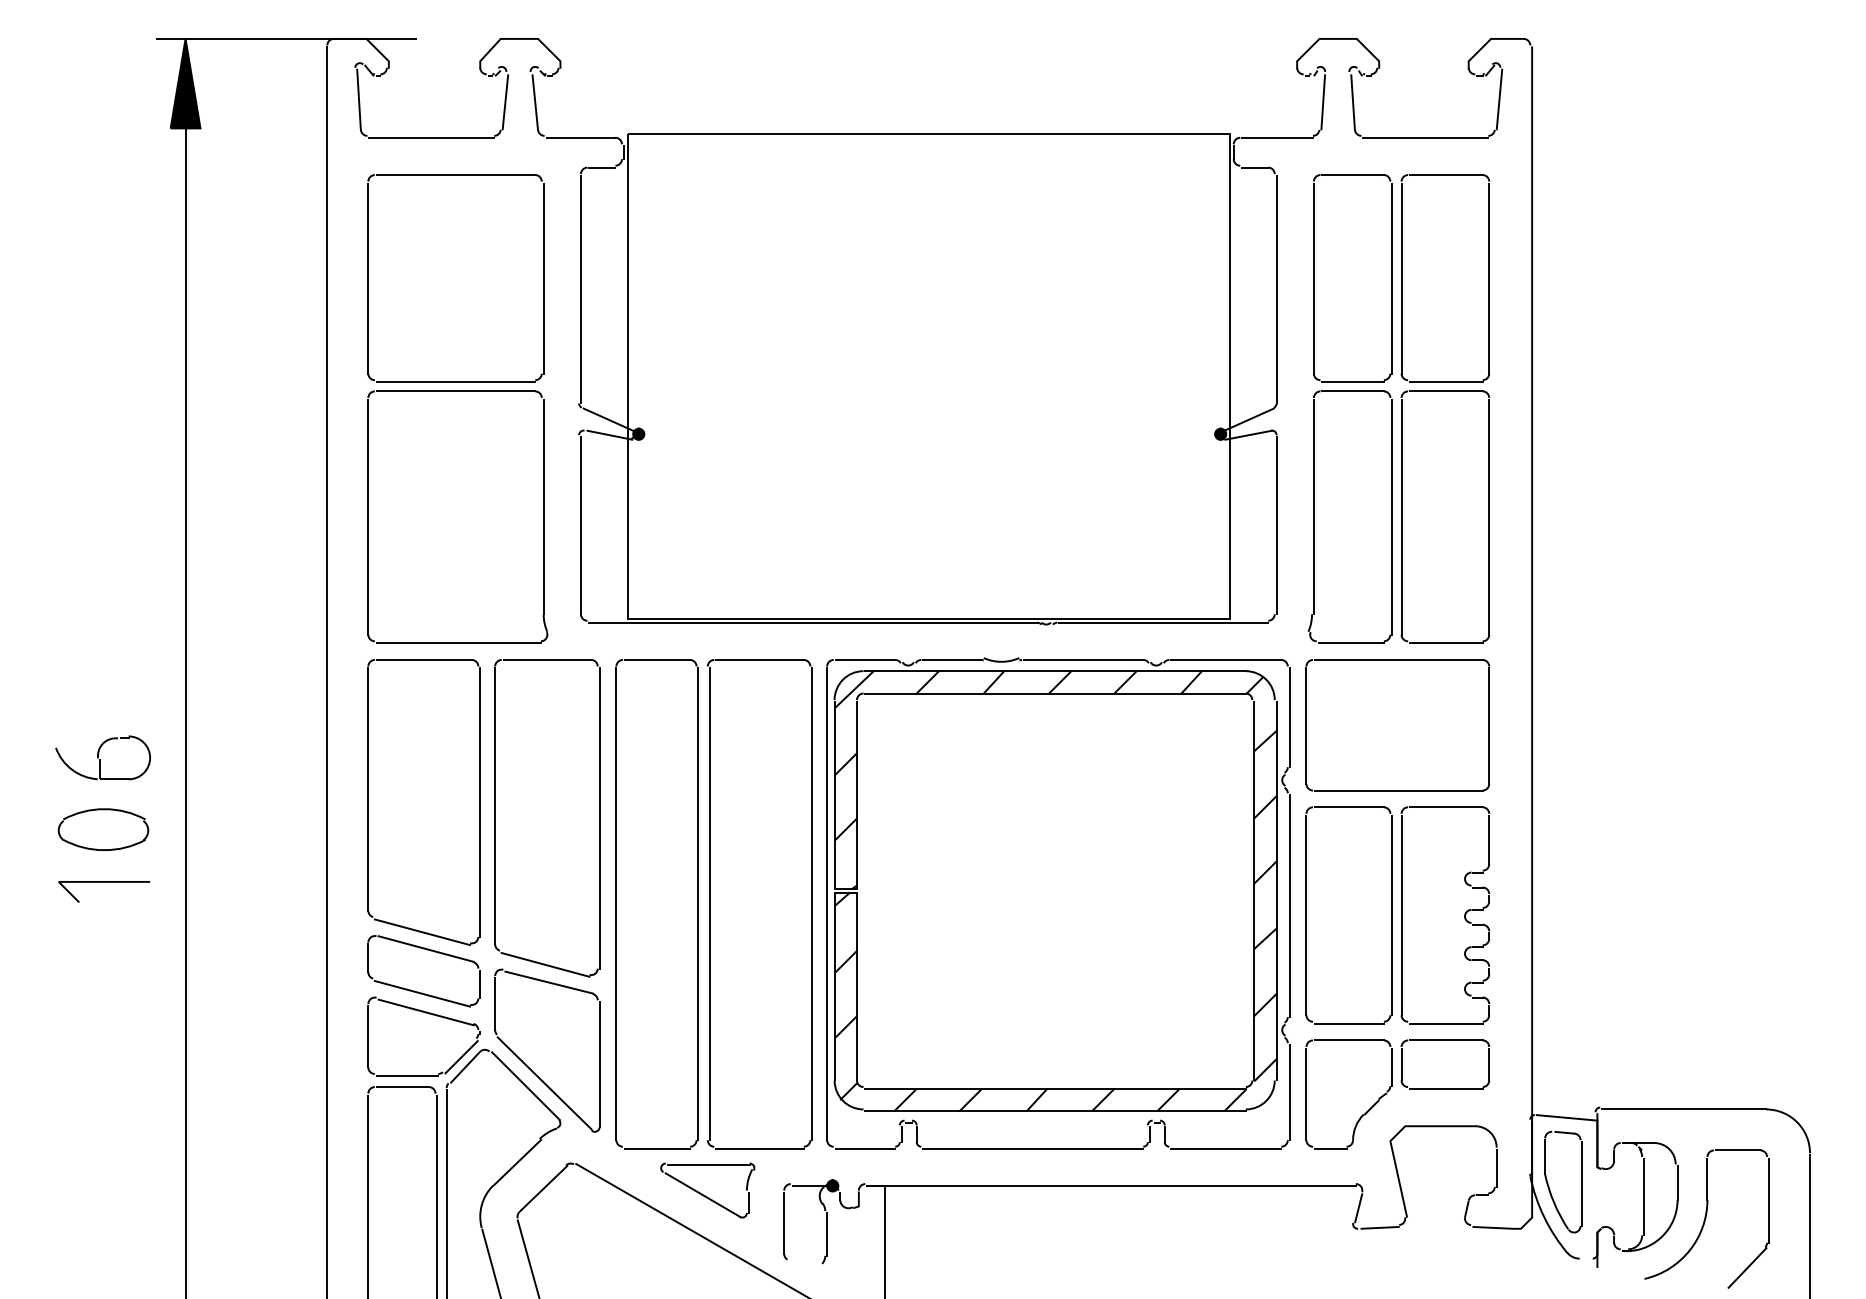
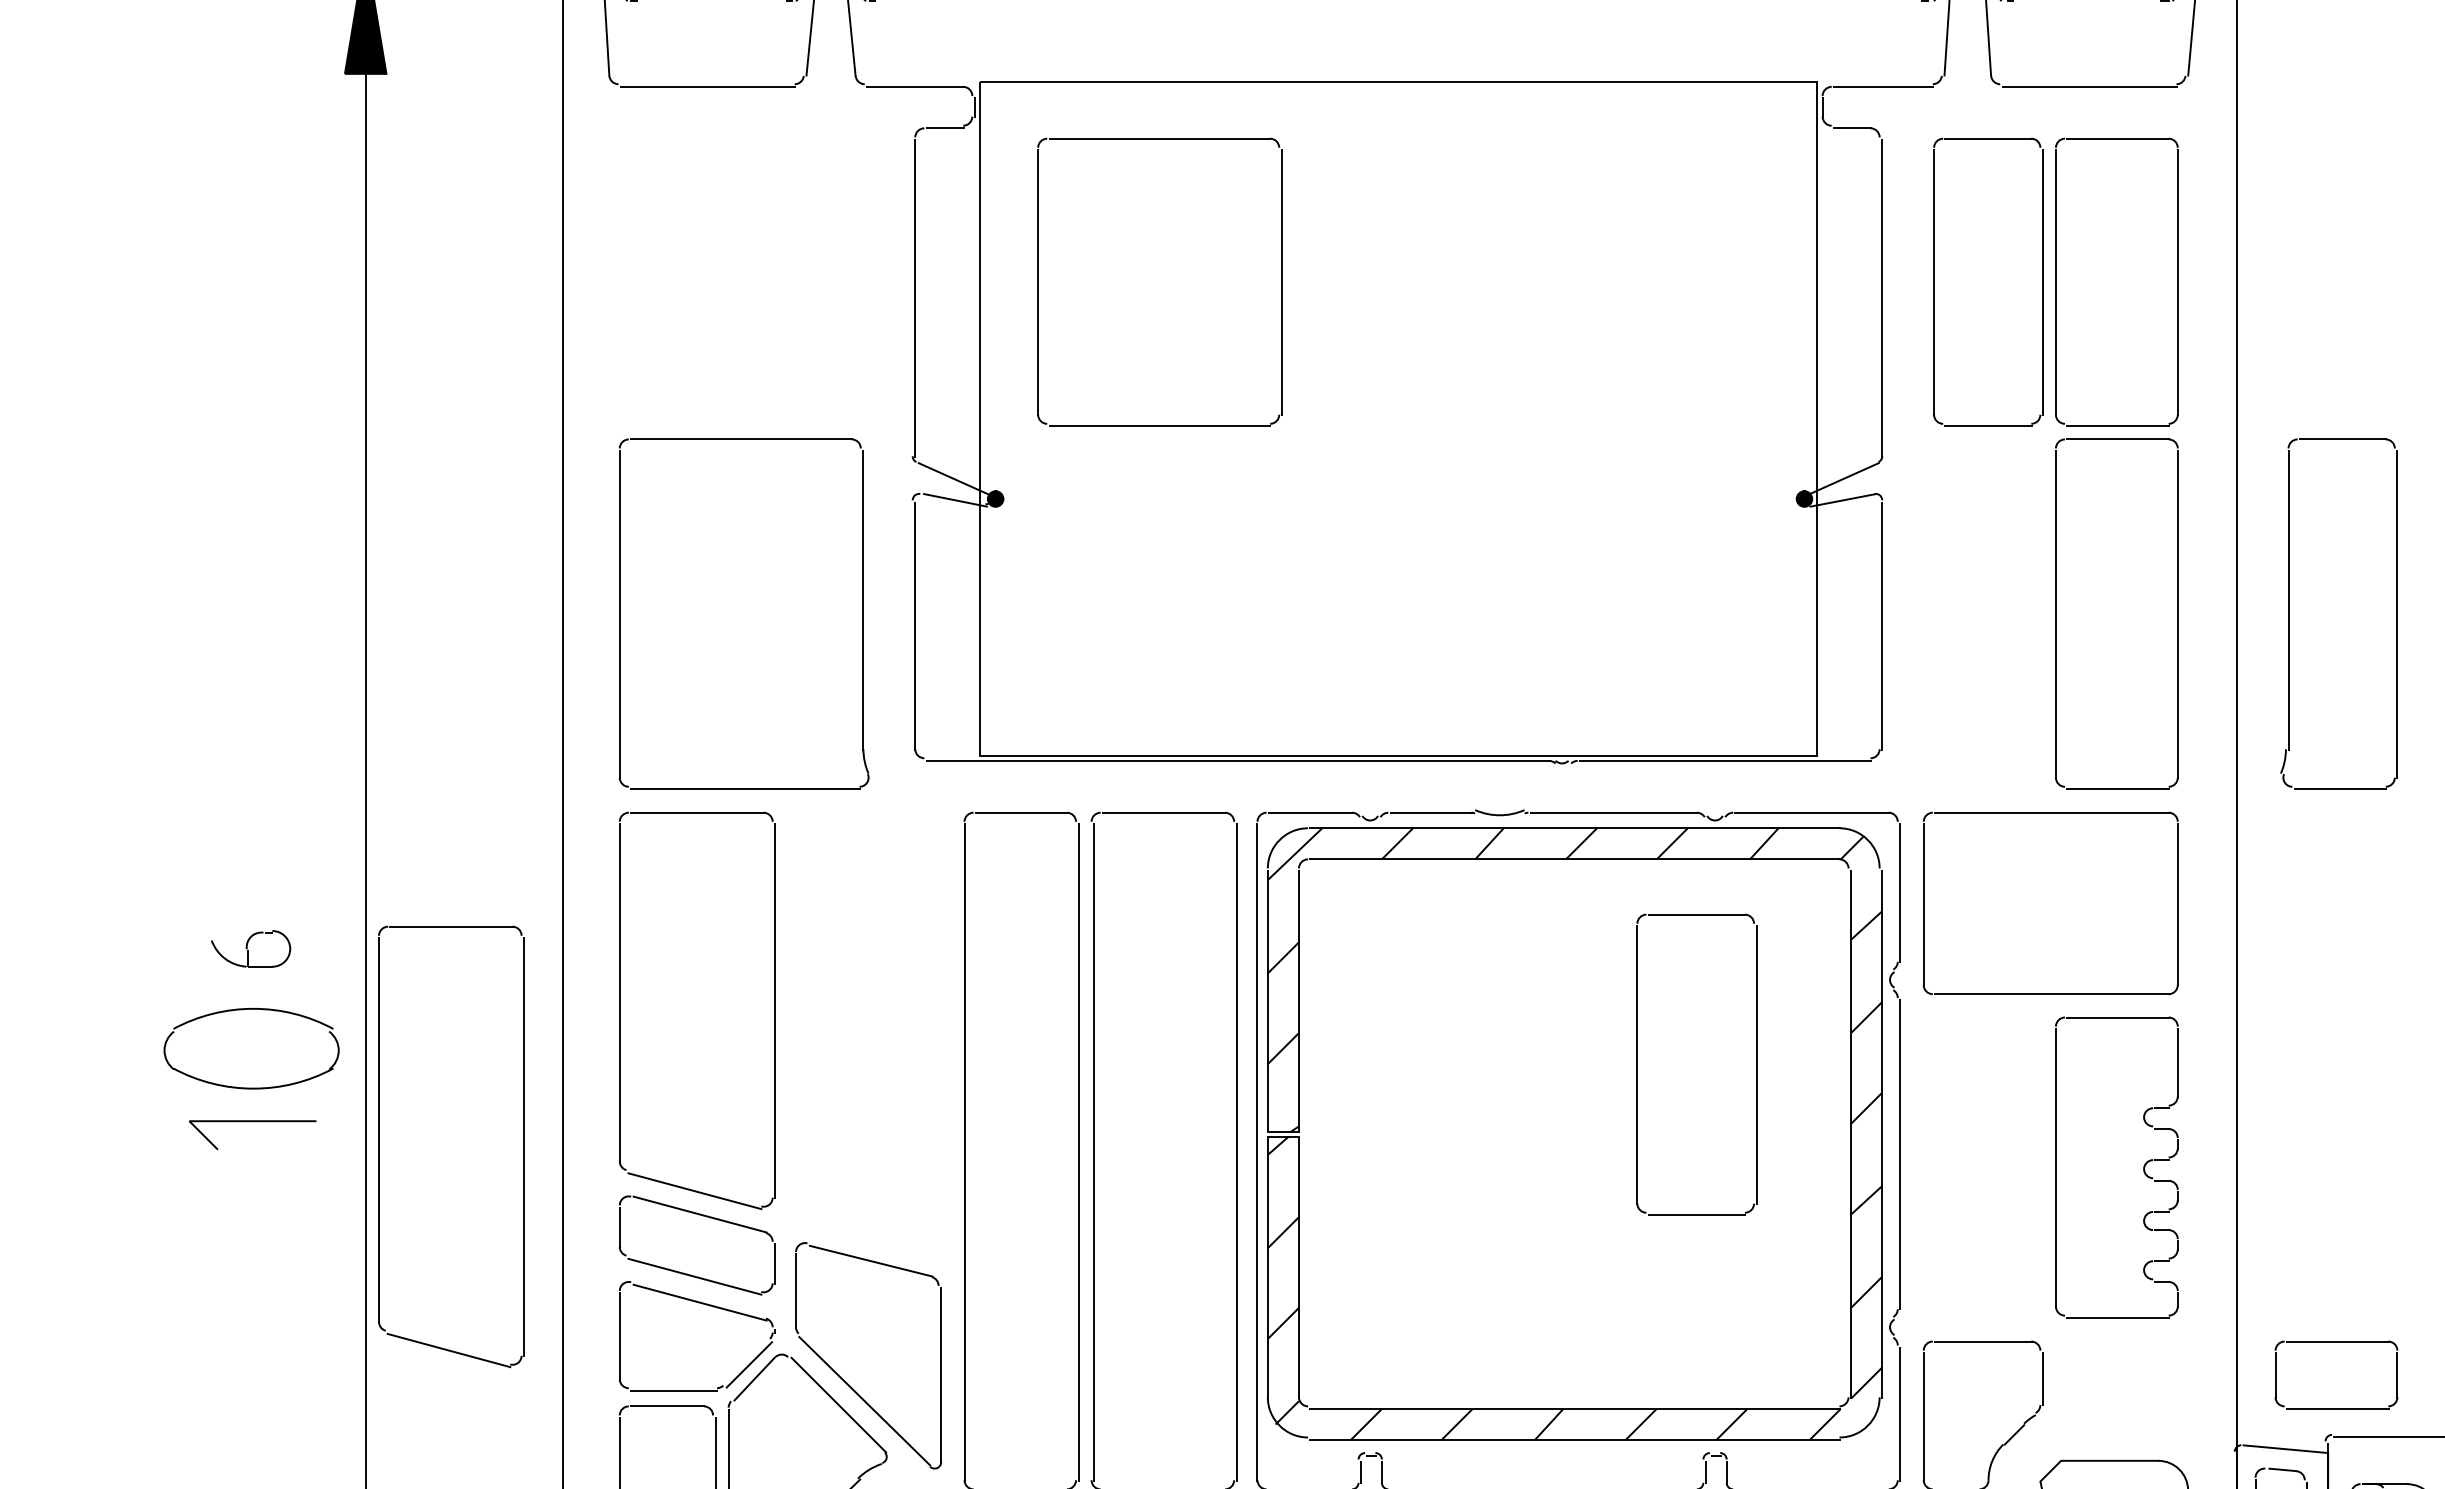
part: (368, 278) -> (1038, 282), moved
part: (1314, 516) -> (2289, 613), moved
part: (102, 757) -> (250, 948), size x0.6
part: (495, 818) -> (379, 1147), moved
part: (103, 829) -> (251, 1048), size x1.4
part: (1306, 915) -> (1637, 1065), moved
part: (1445, 1040) -> (2336, 1341), moved

